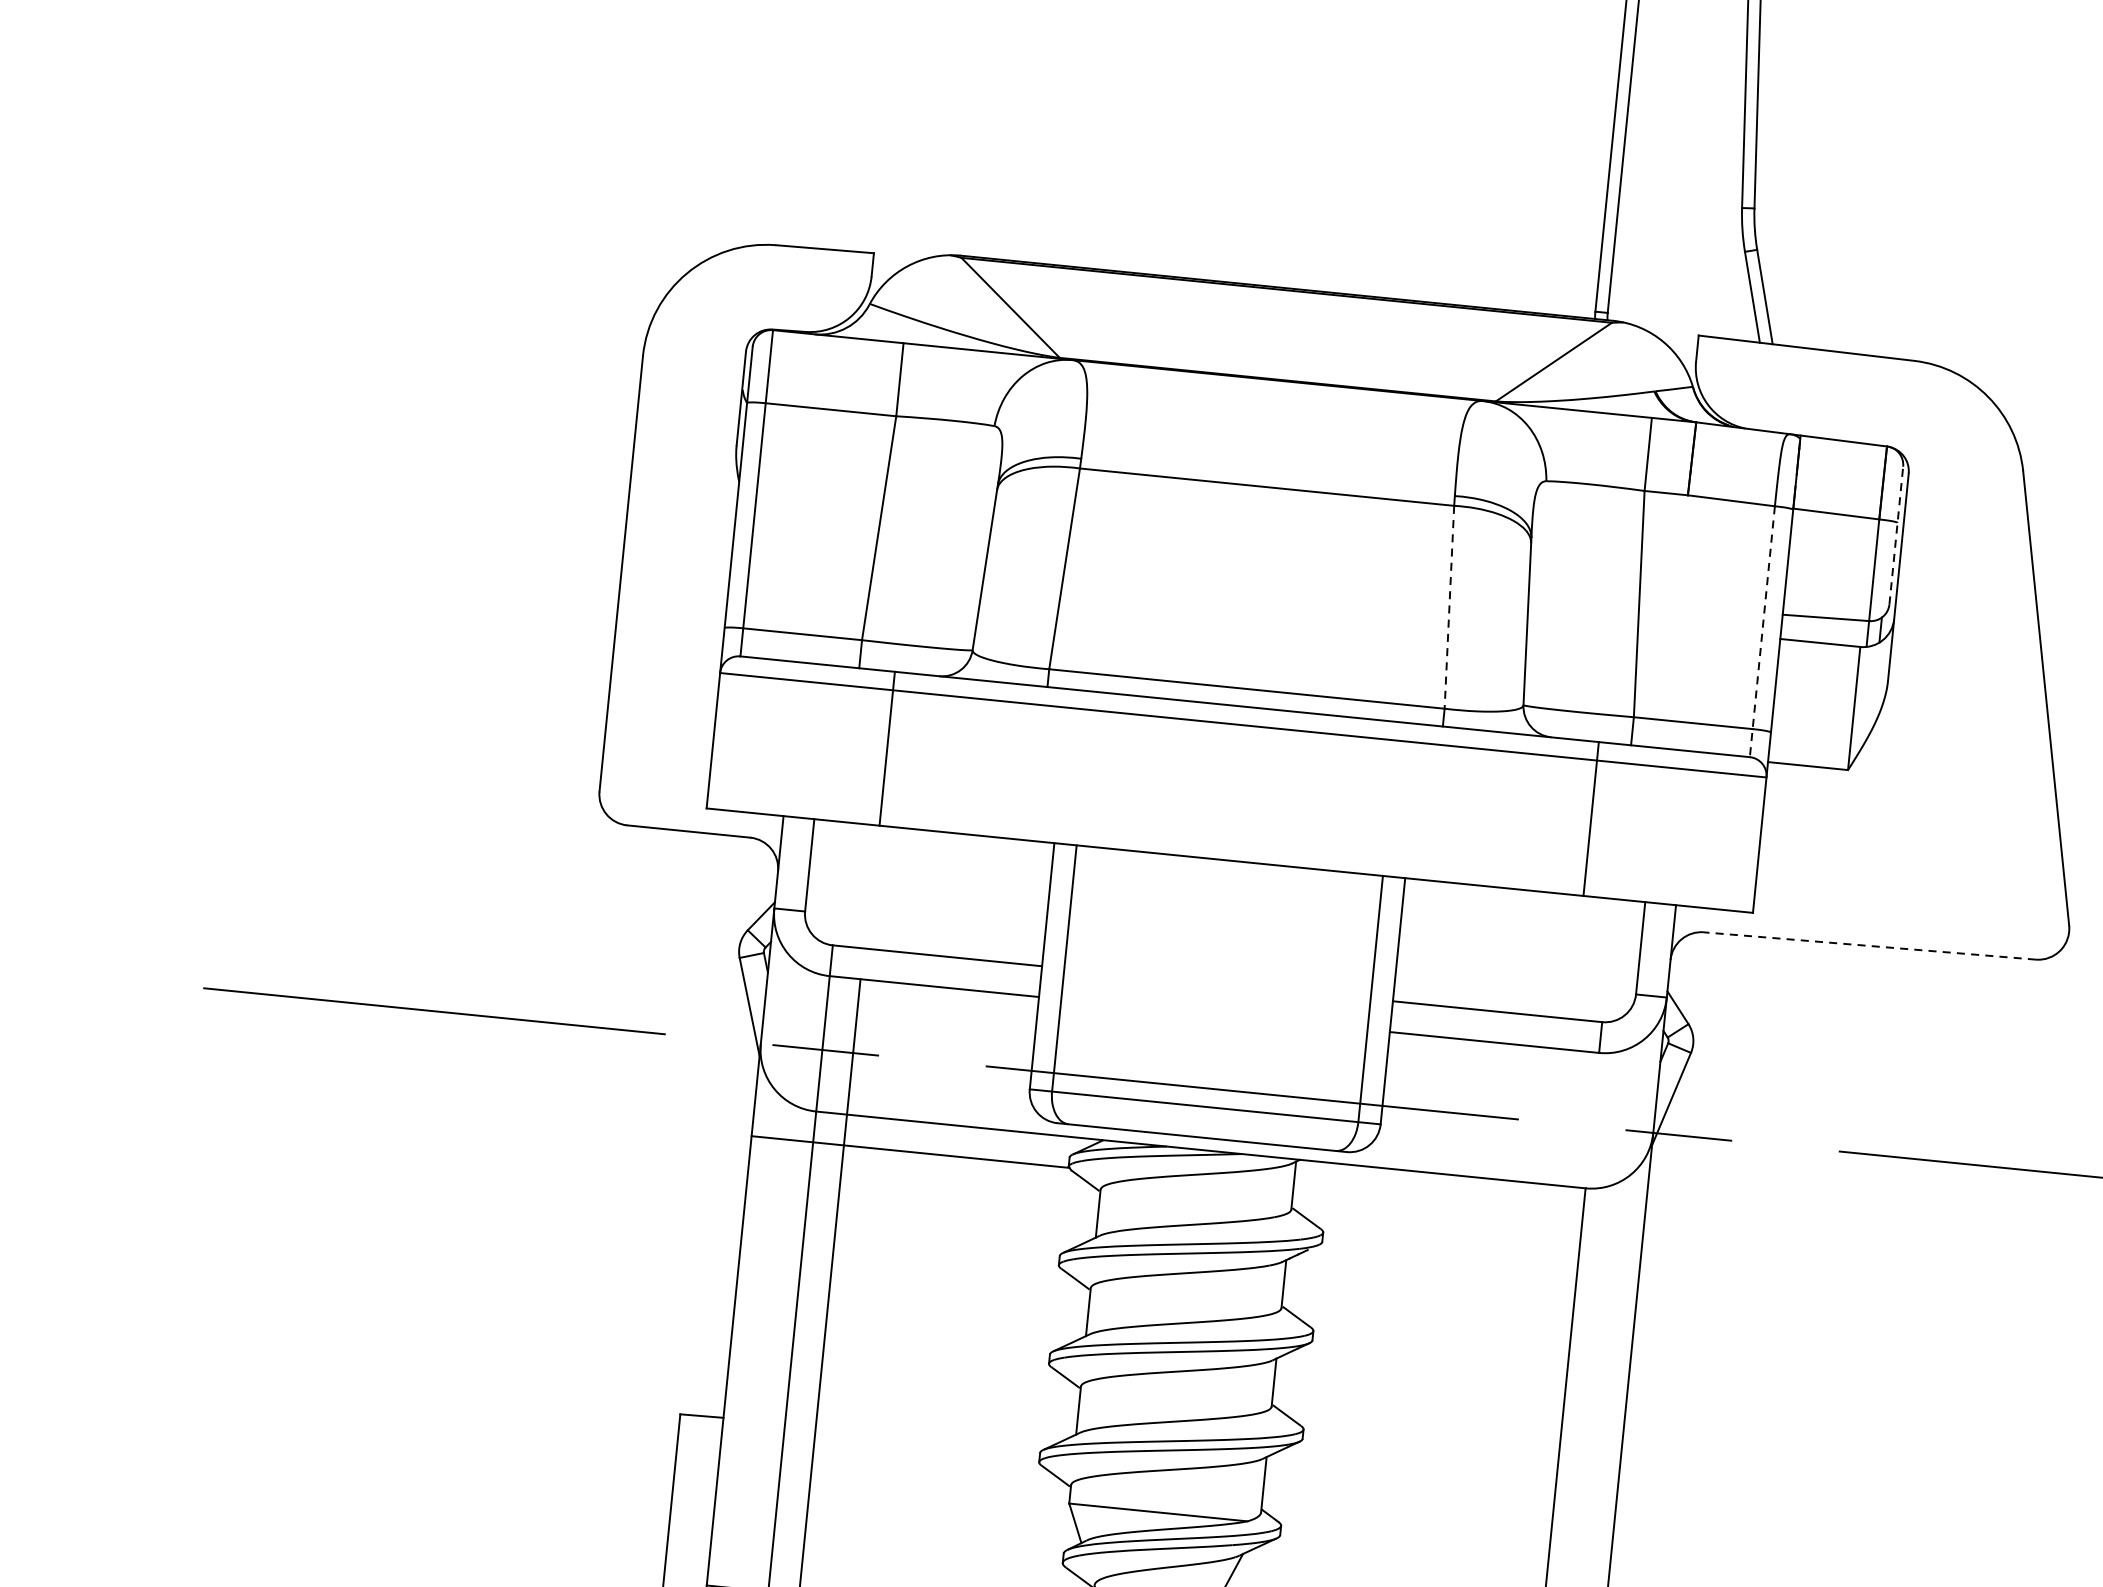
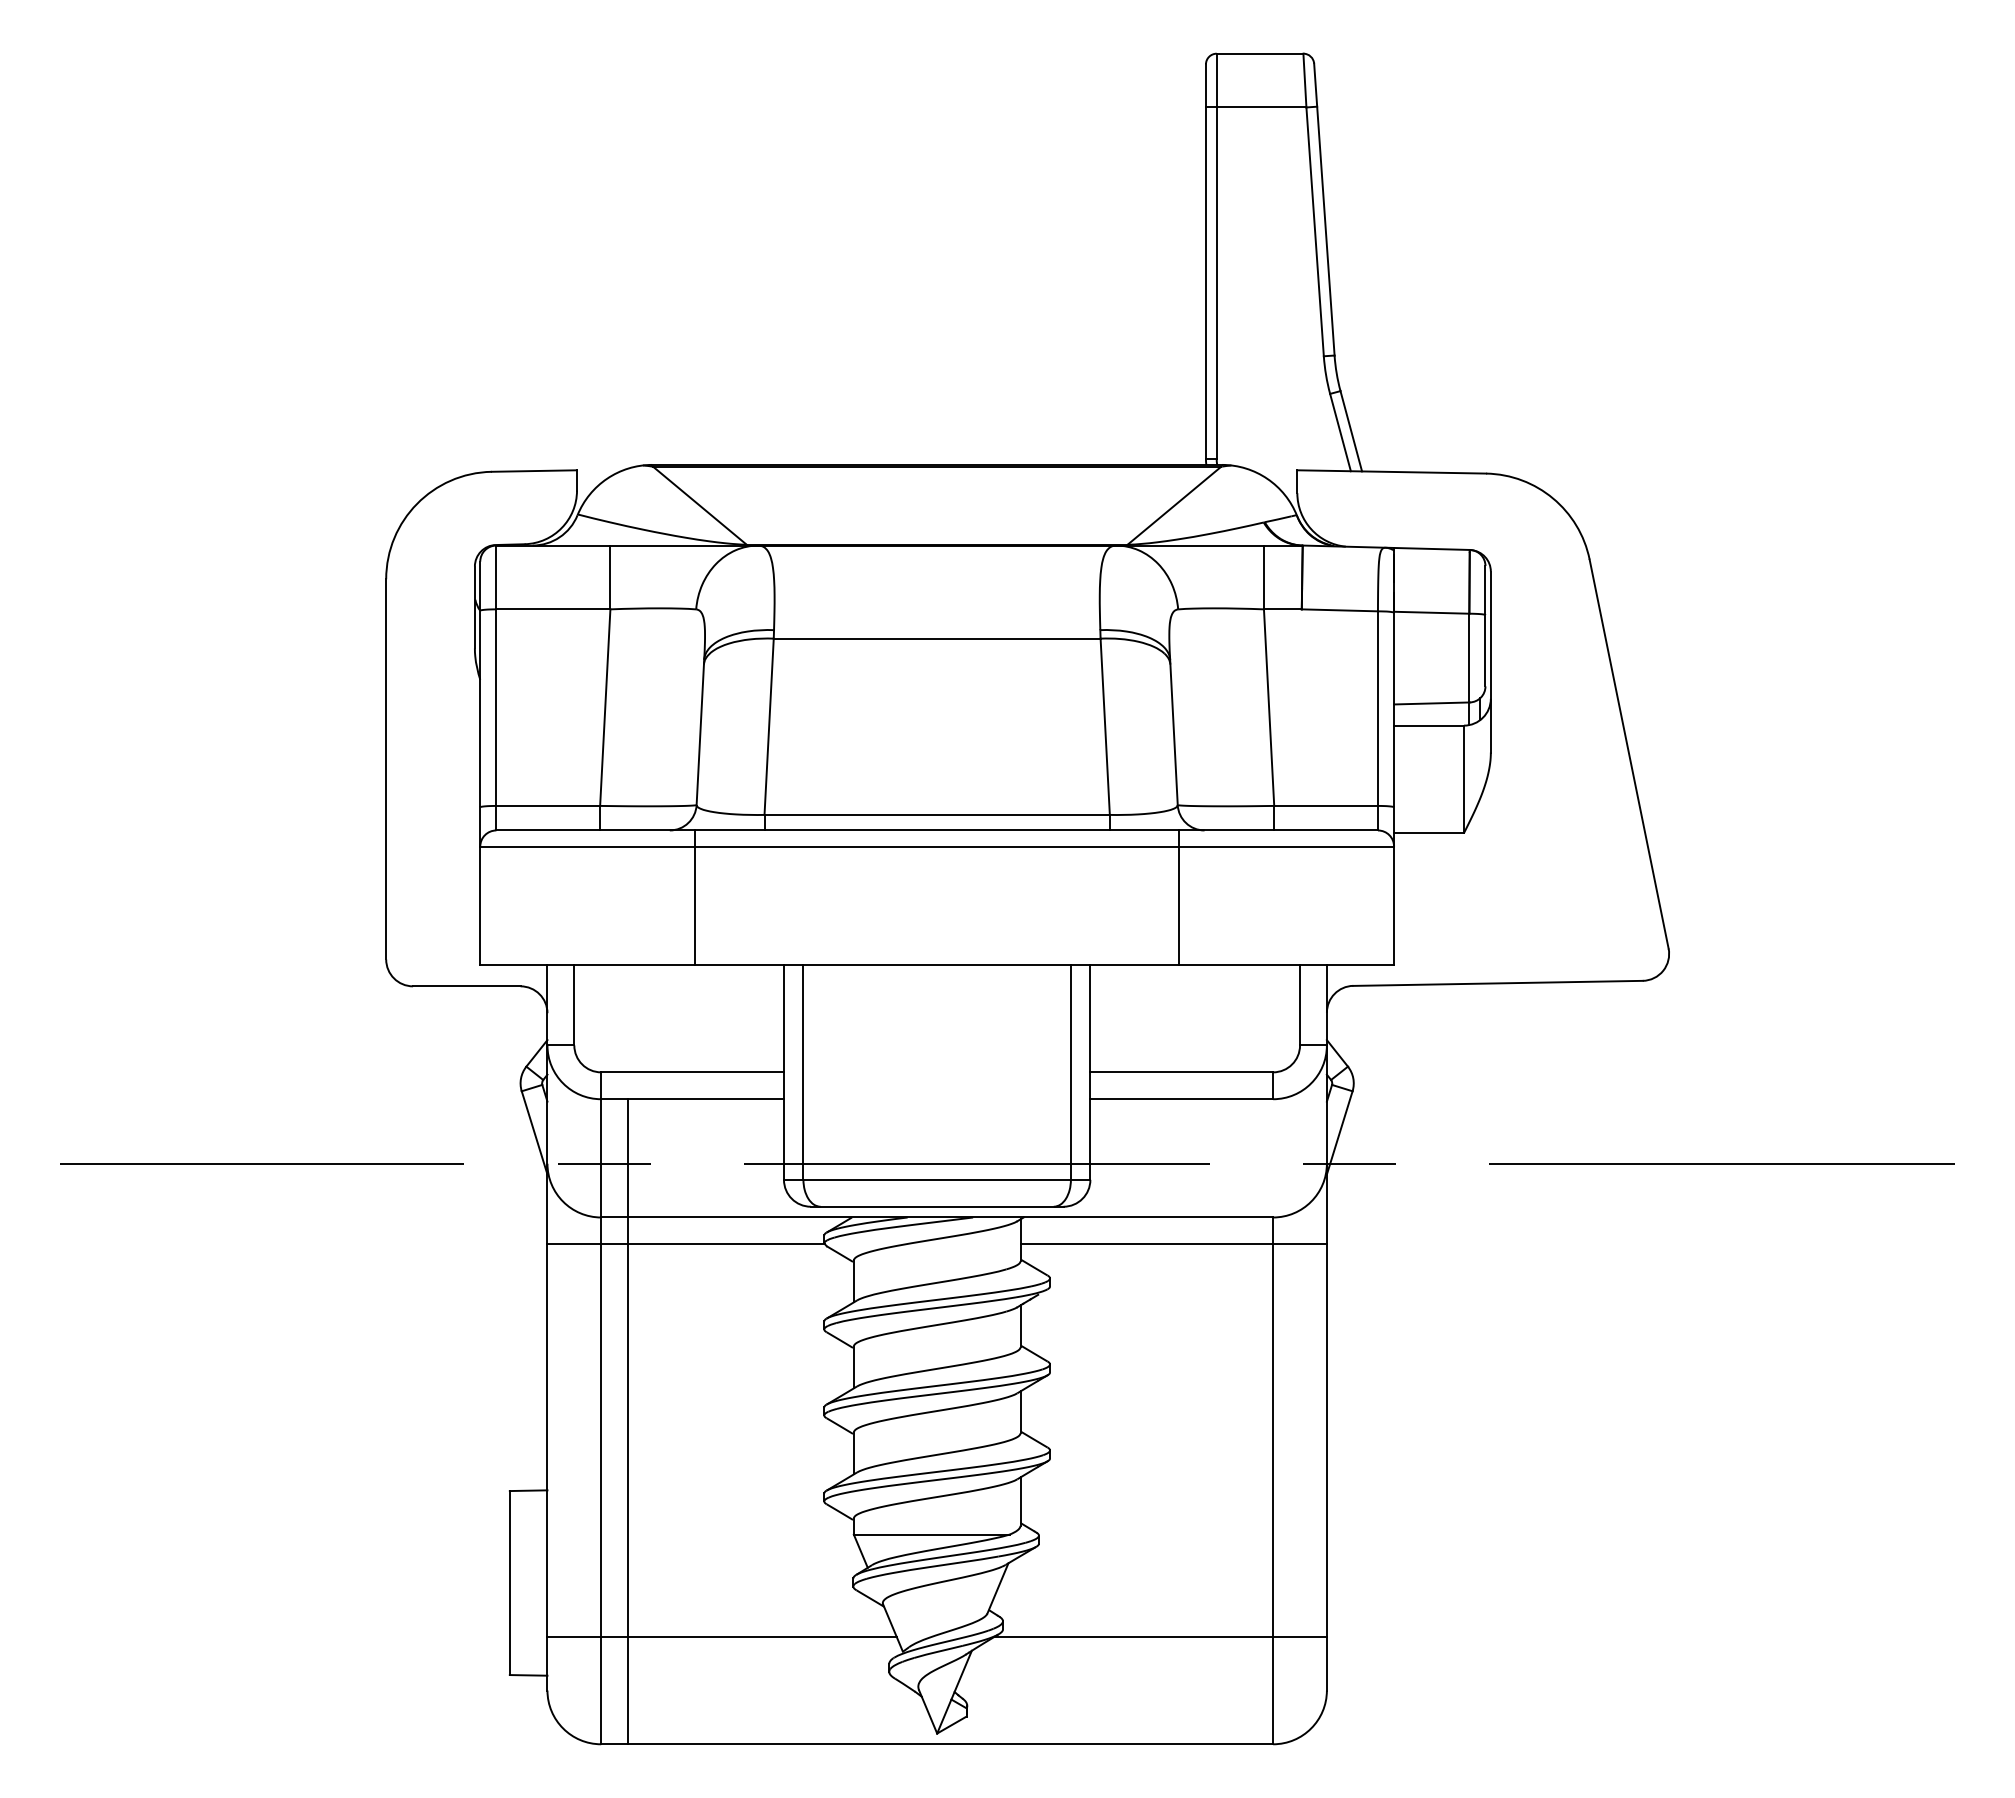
line: (1896, 534) -> (1485, 625), dashed -> solid
line: (1449, 608) -> (1105, 727), dashed -> solid
line: (1761, 631) -> (1377, 720), dashed -> solid
line: (887, 748) -> (695, 897), moved
line: (1591, 818) -> (1179, 897), moved
line: (1870, 946) -> (1498, 983), dashed -> solid
line: (1468, 1207) -> (1173, 1244), added

